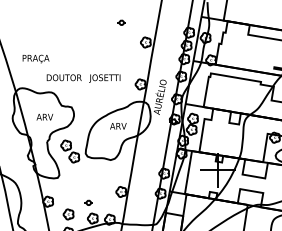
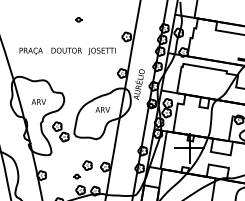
part: (121, 22) -> (78, 19), moved
text: (83, 77) -> (83, 50), moved
part: (68, 214) -> (87, 165), moved

